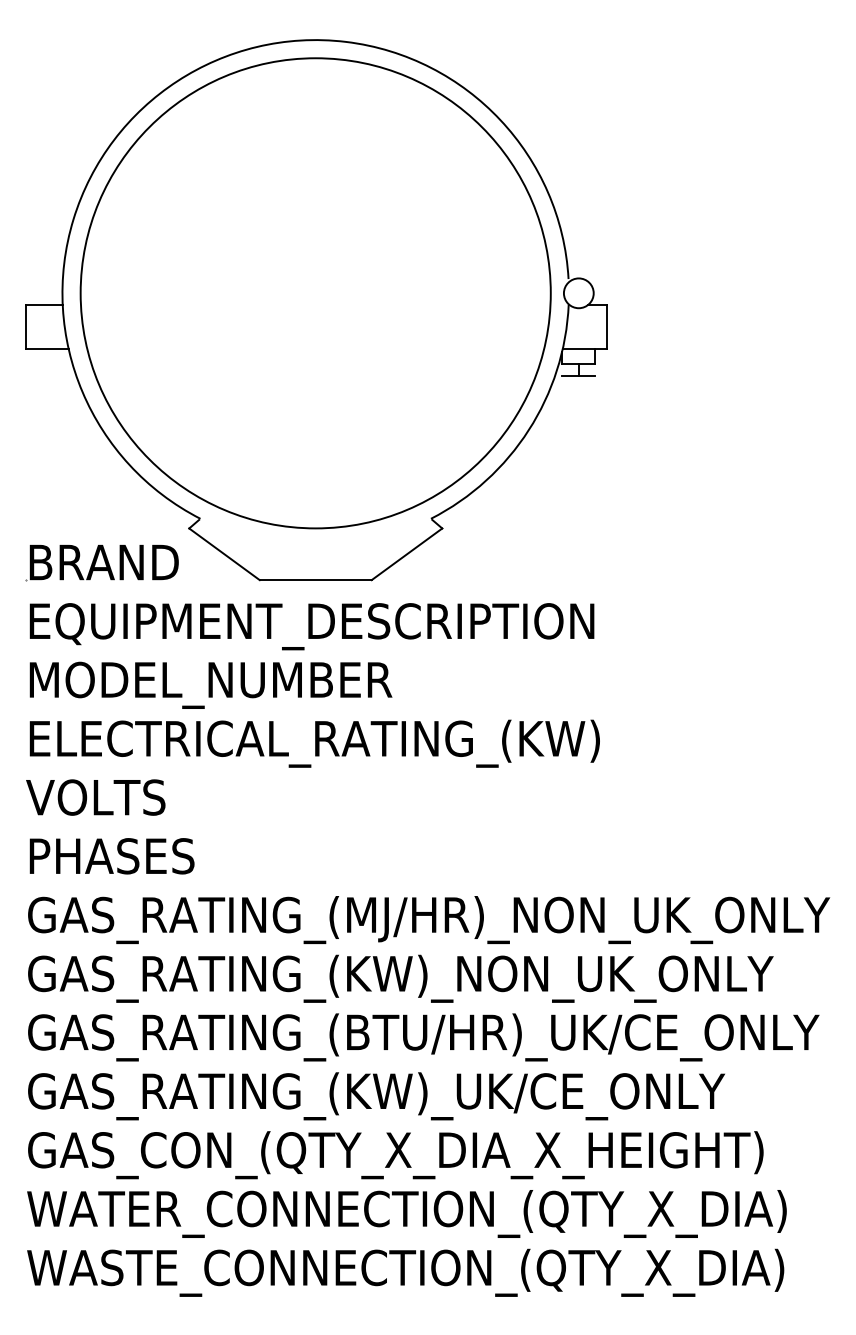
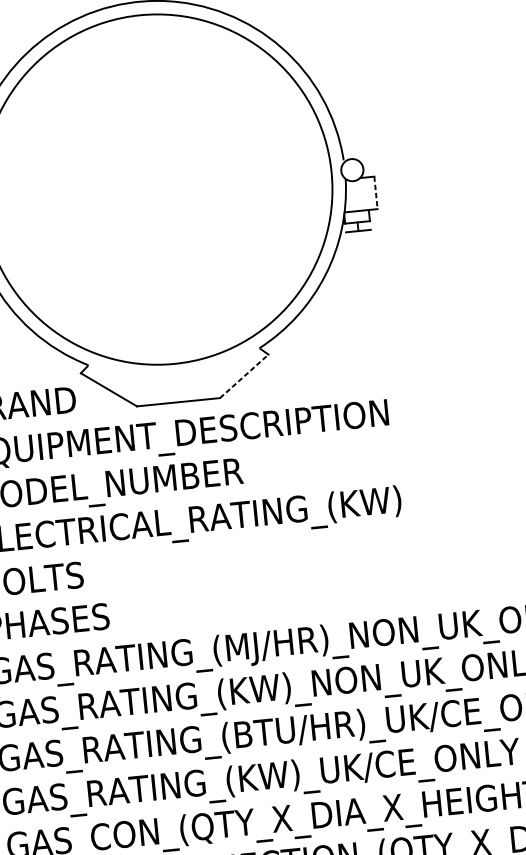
line: (607, 326) -> (376, 192), solid -> dashed
line: (407, 554) -> (244, 376), solid -> dashed

